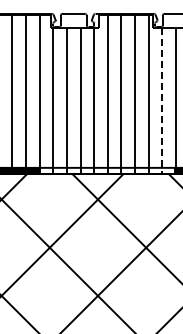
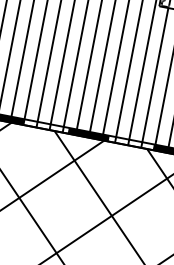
line: (162, 101) -> (154, 78), dashed -> solid
fill: (106, 170) -> (88, 134), added

